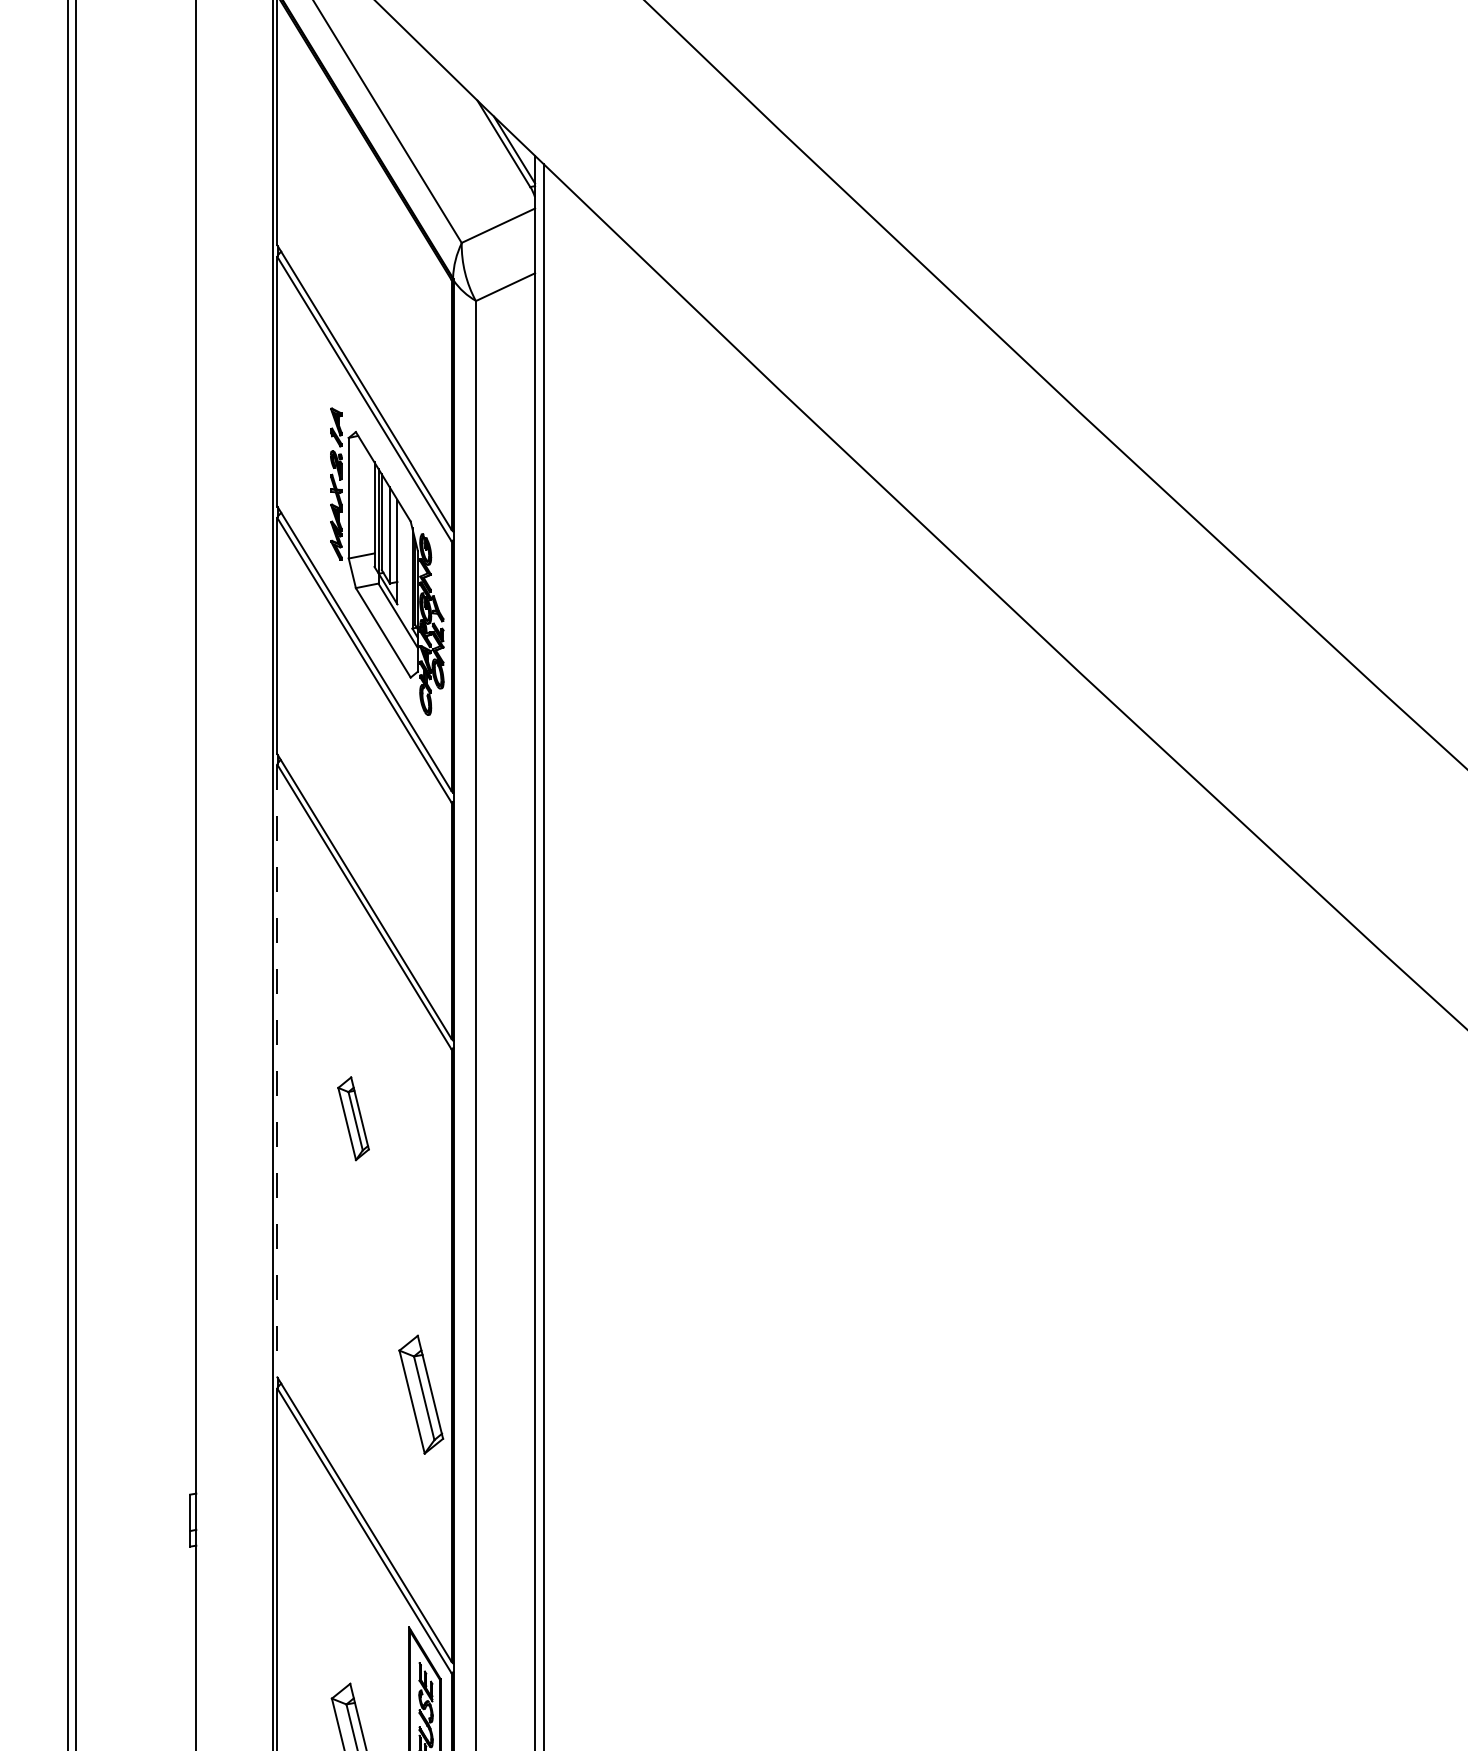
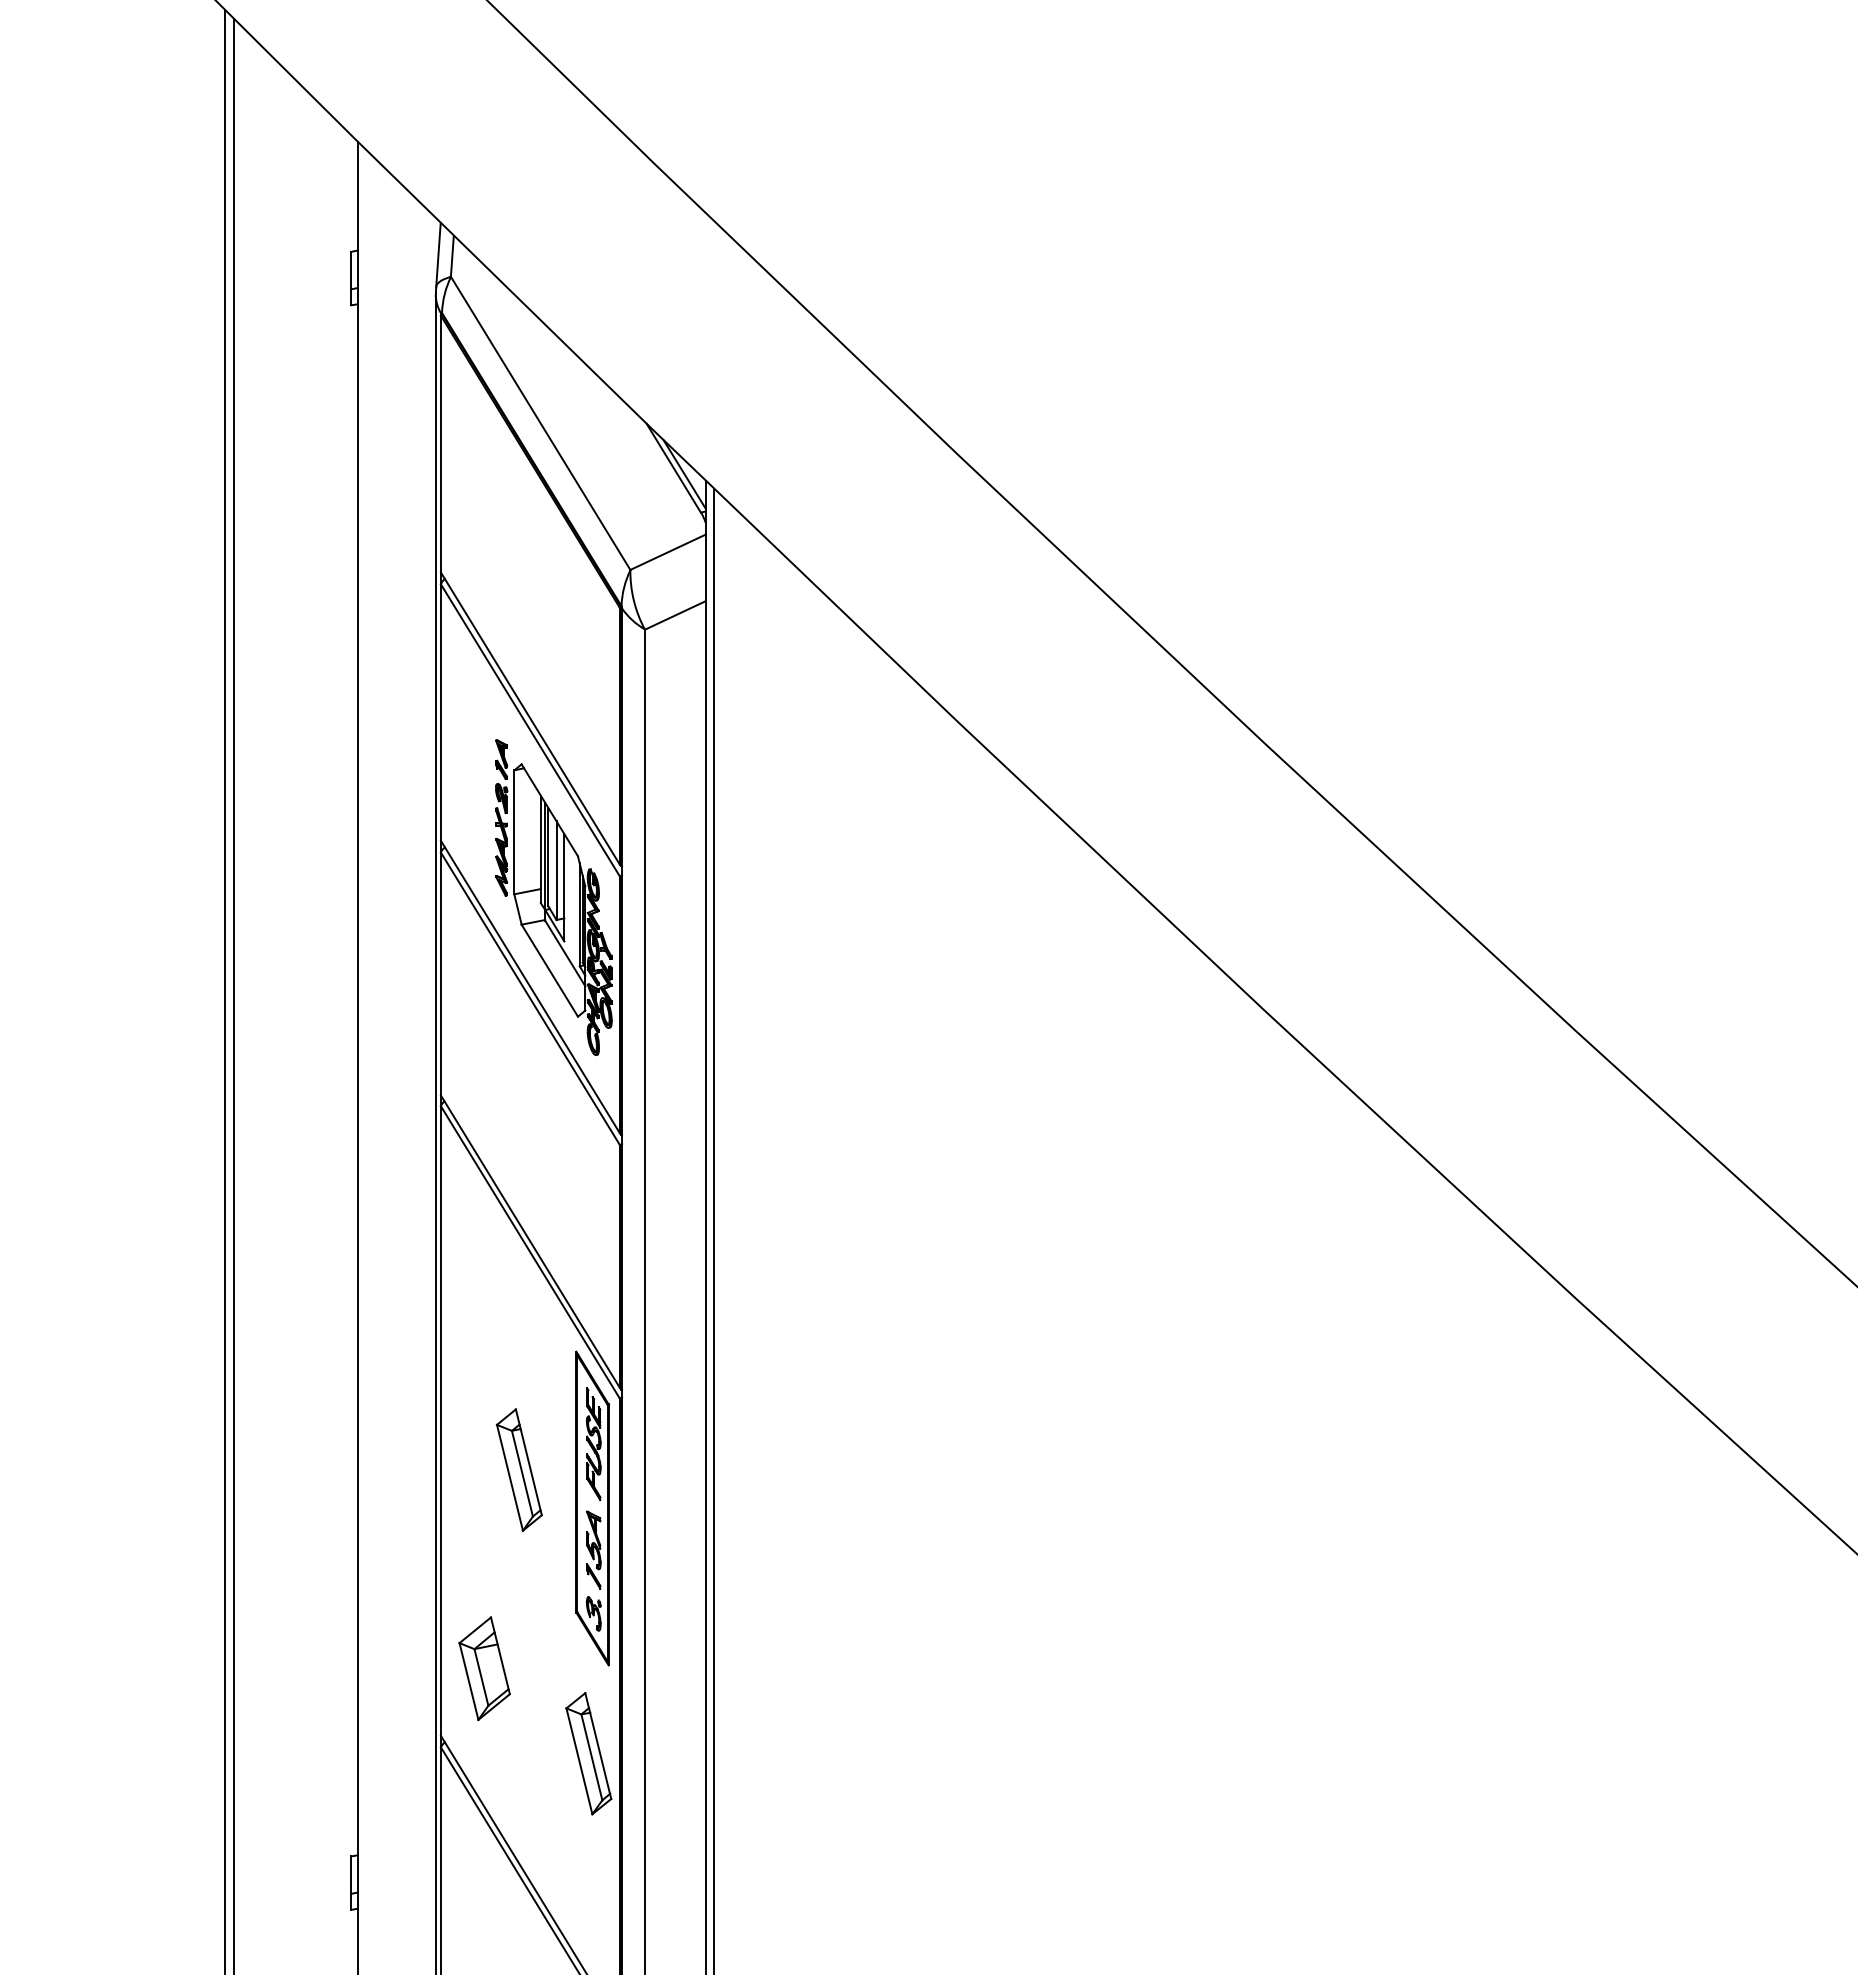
line: (276, 1071) -> (440, 1421), dashed -> solid
part: (352, 1118) -> (518, 1469), size x1.43
part: (424, 1156) -> (592, 1508), added
part: (319, 1311) -> (484, 1668), added

